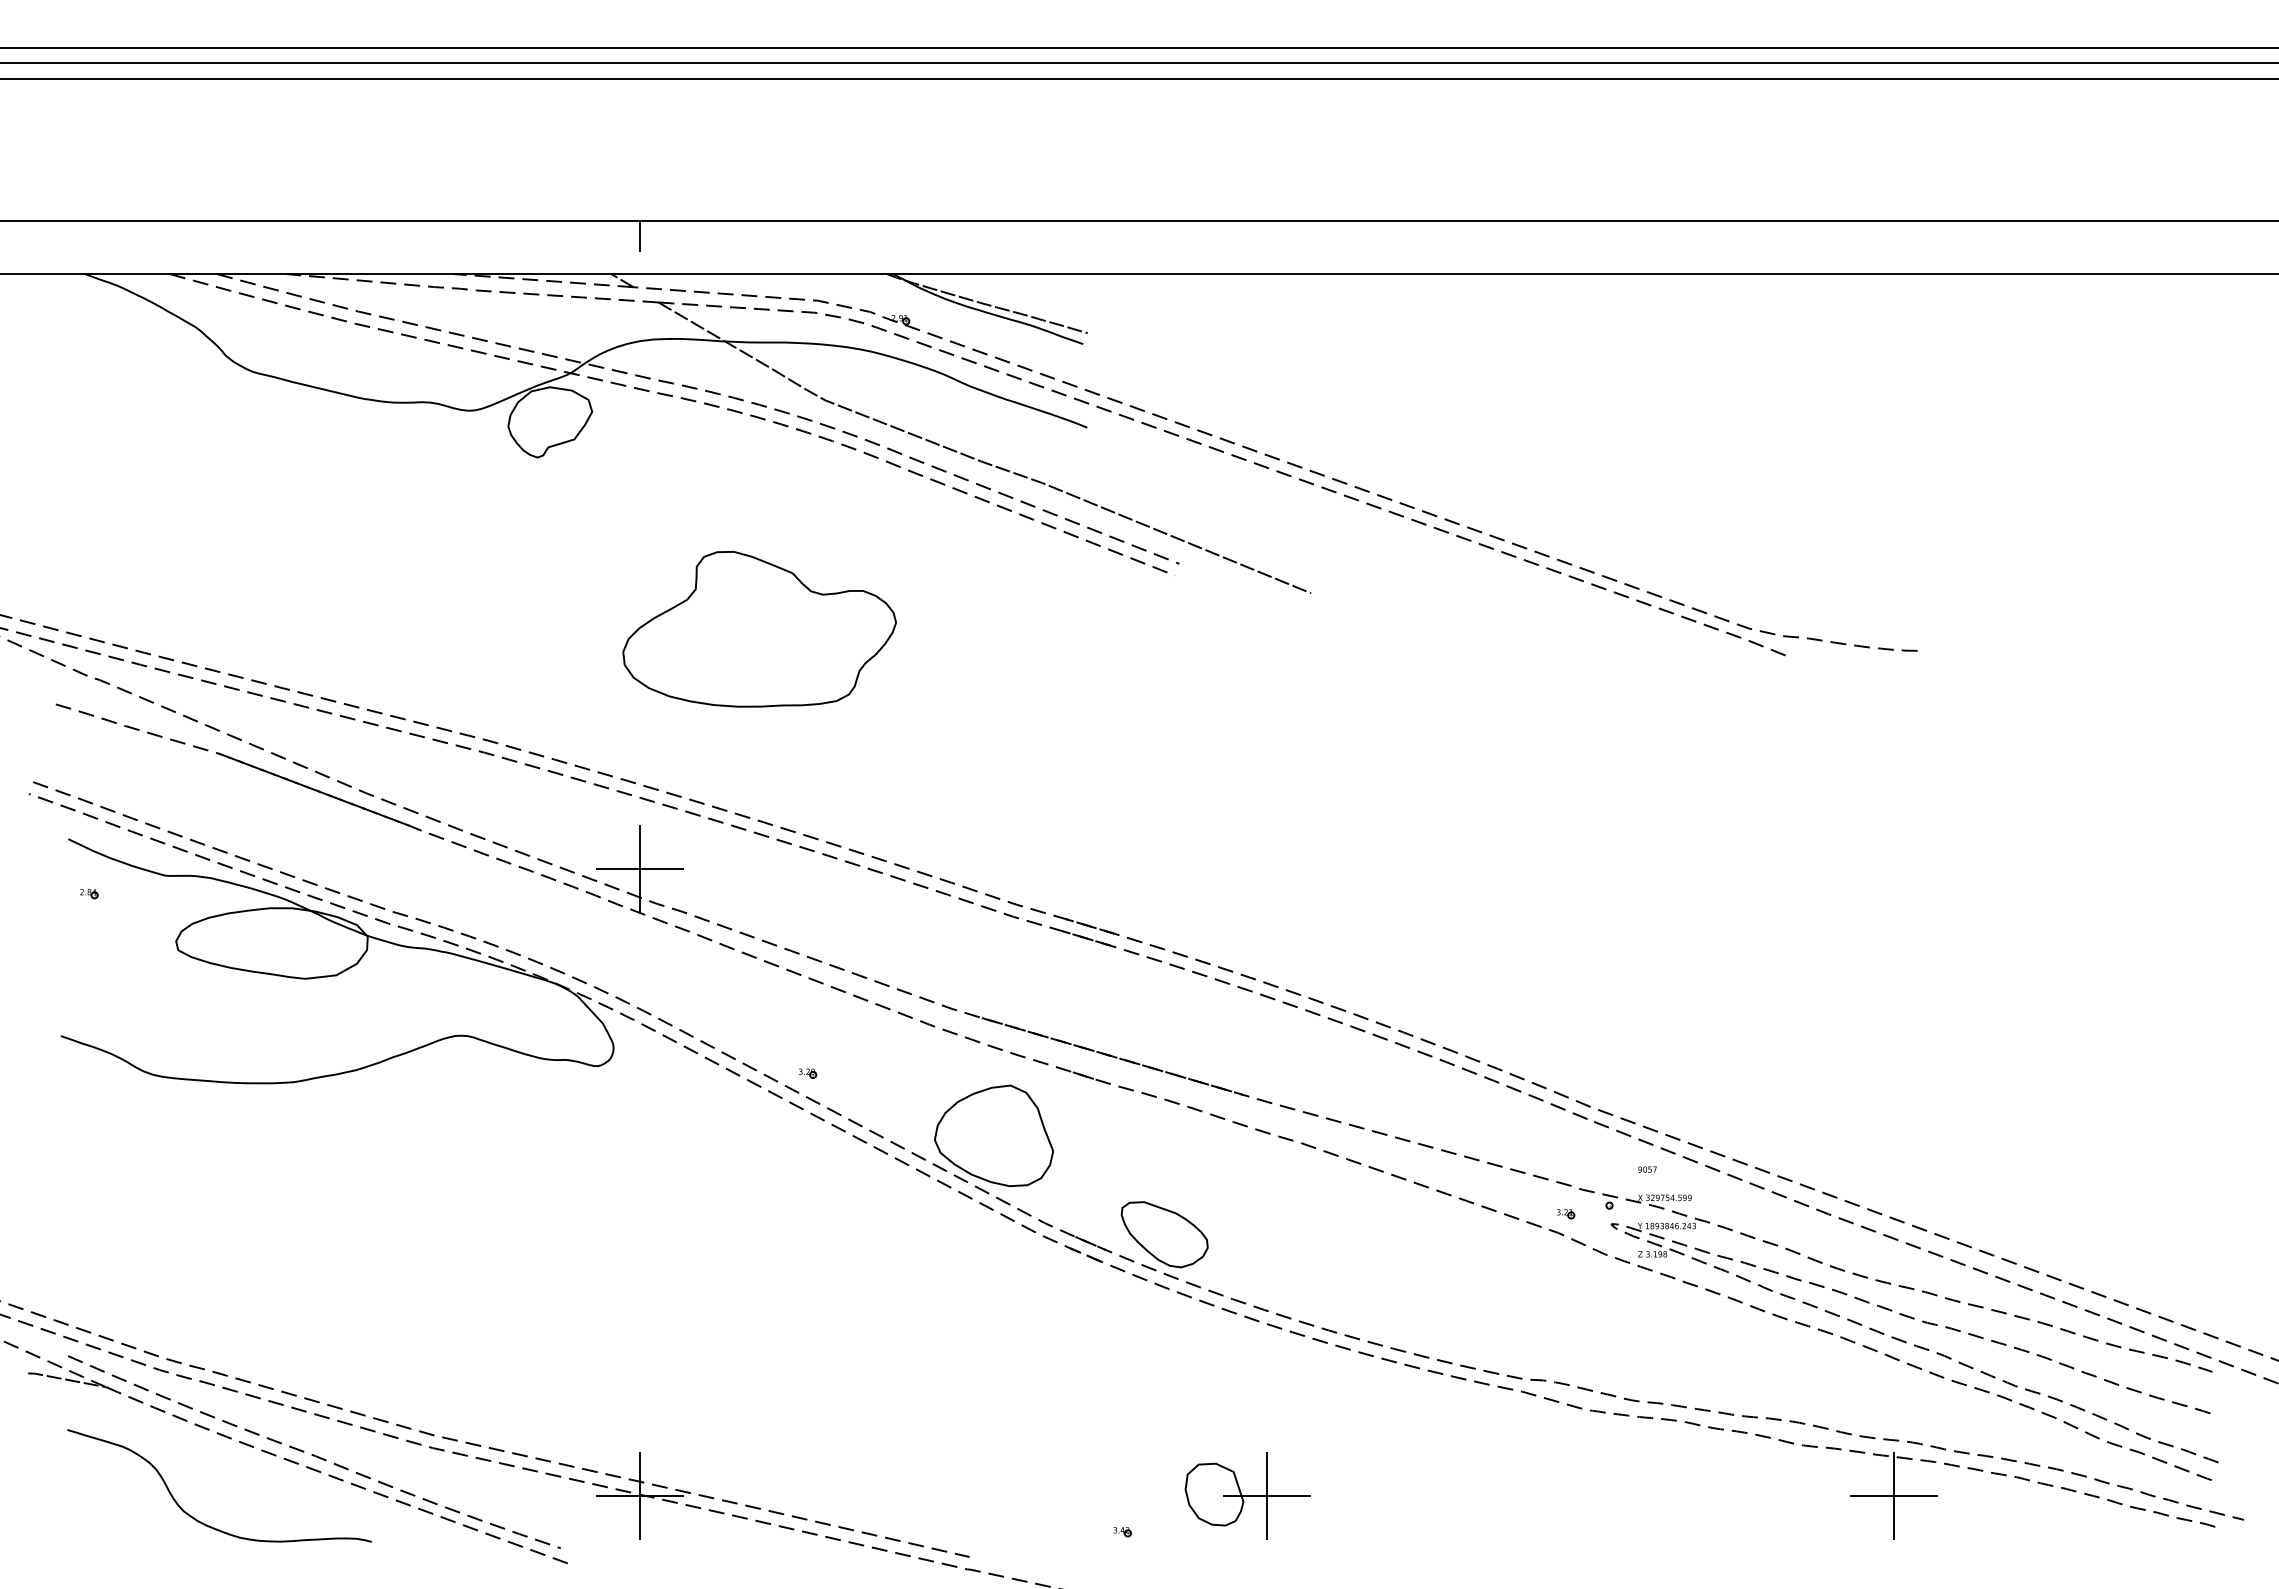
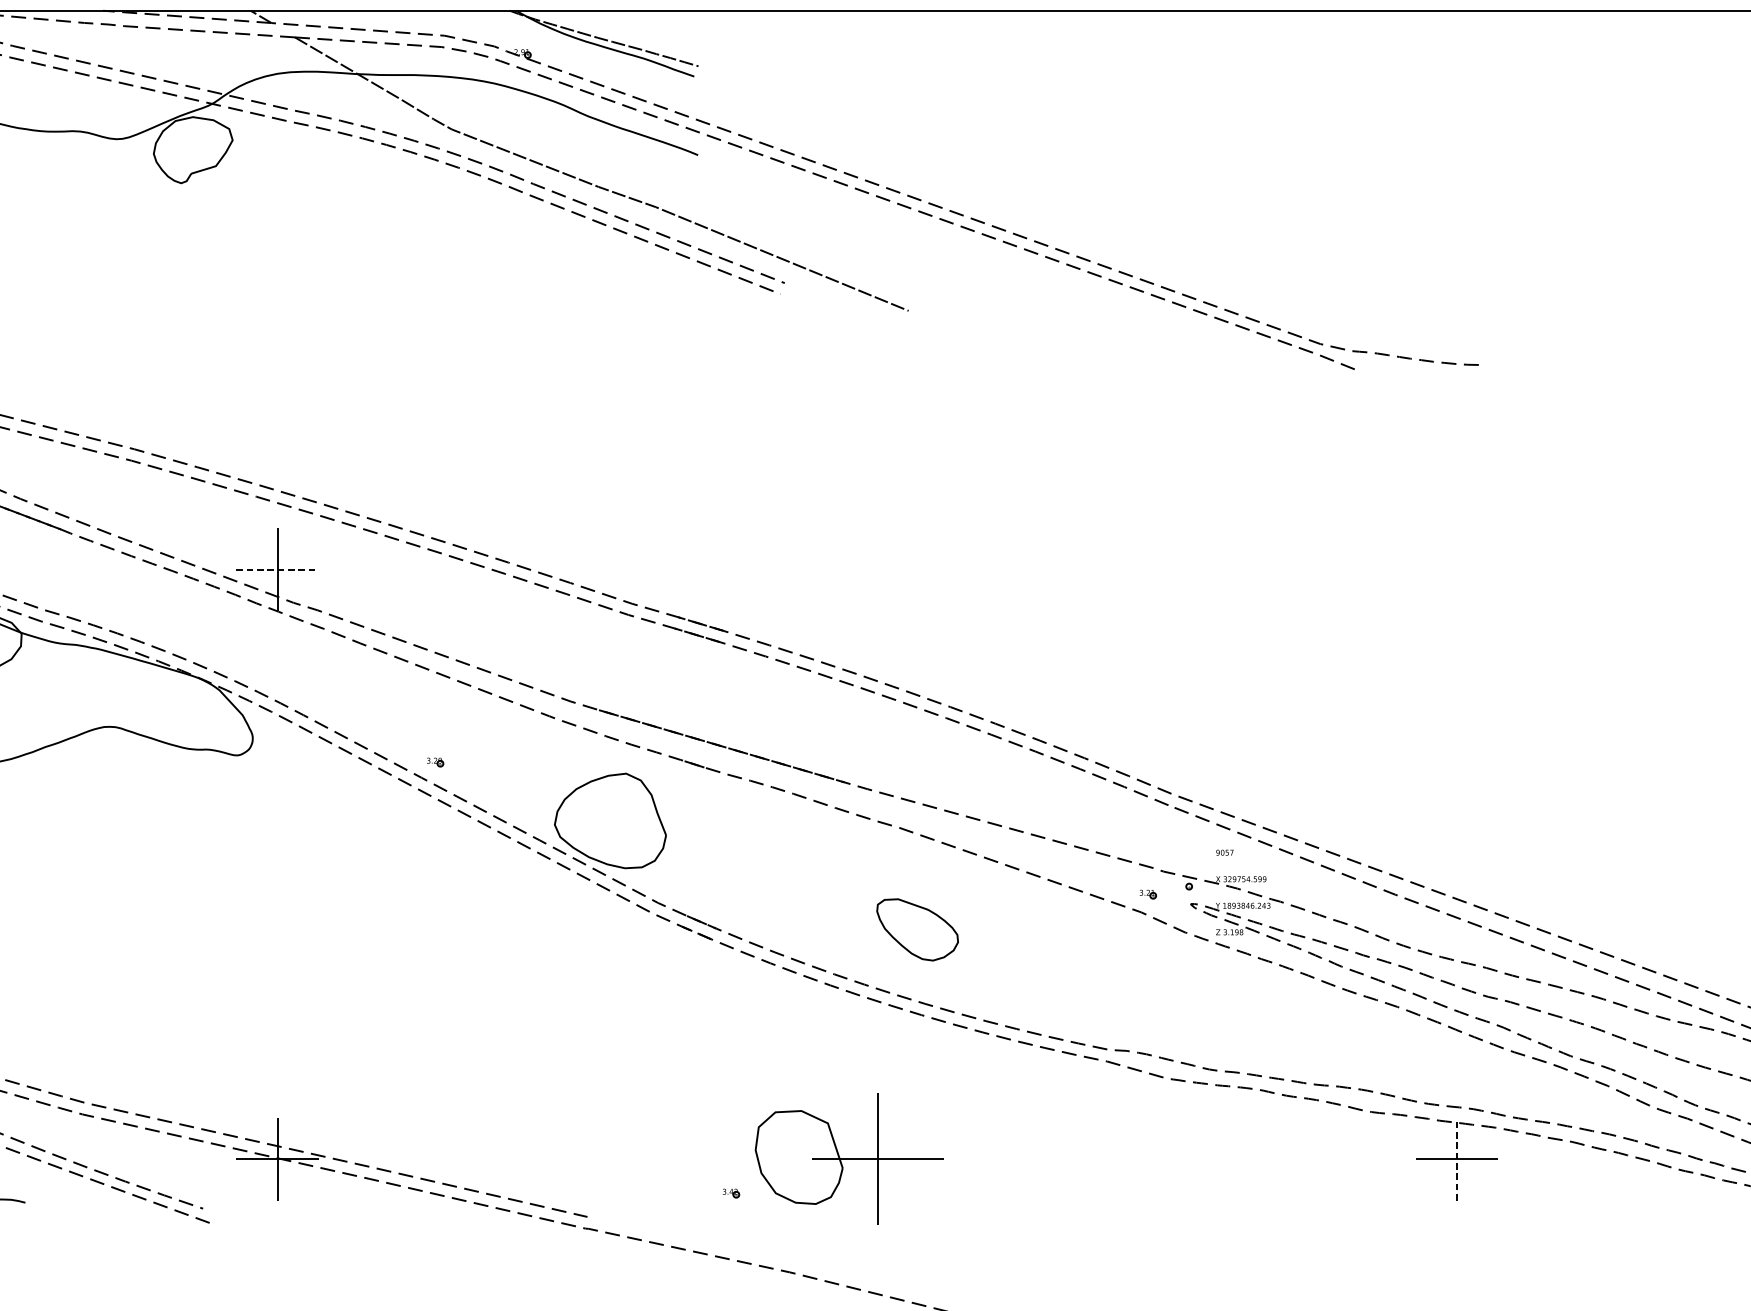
part: (759, 629) -> (389, 344), removed
line: (639, 868) -> (277, 569), solid -> dashed
part: (1164, 1234) -> (917, 929), moved
part: (1247, 1495) -> (848, 1159), size x1.6
line: (1894, 1495) -> (1457, 1159), solid -> dashed

